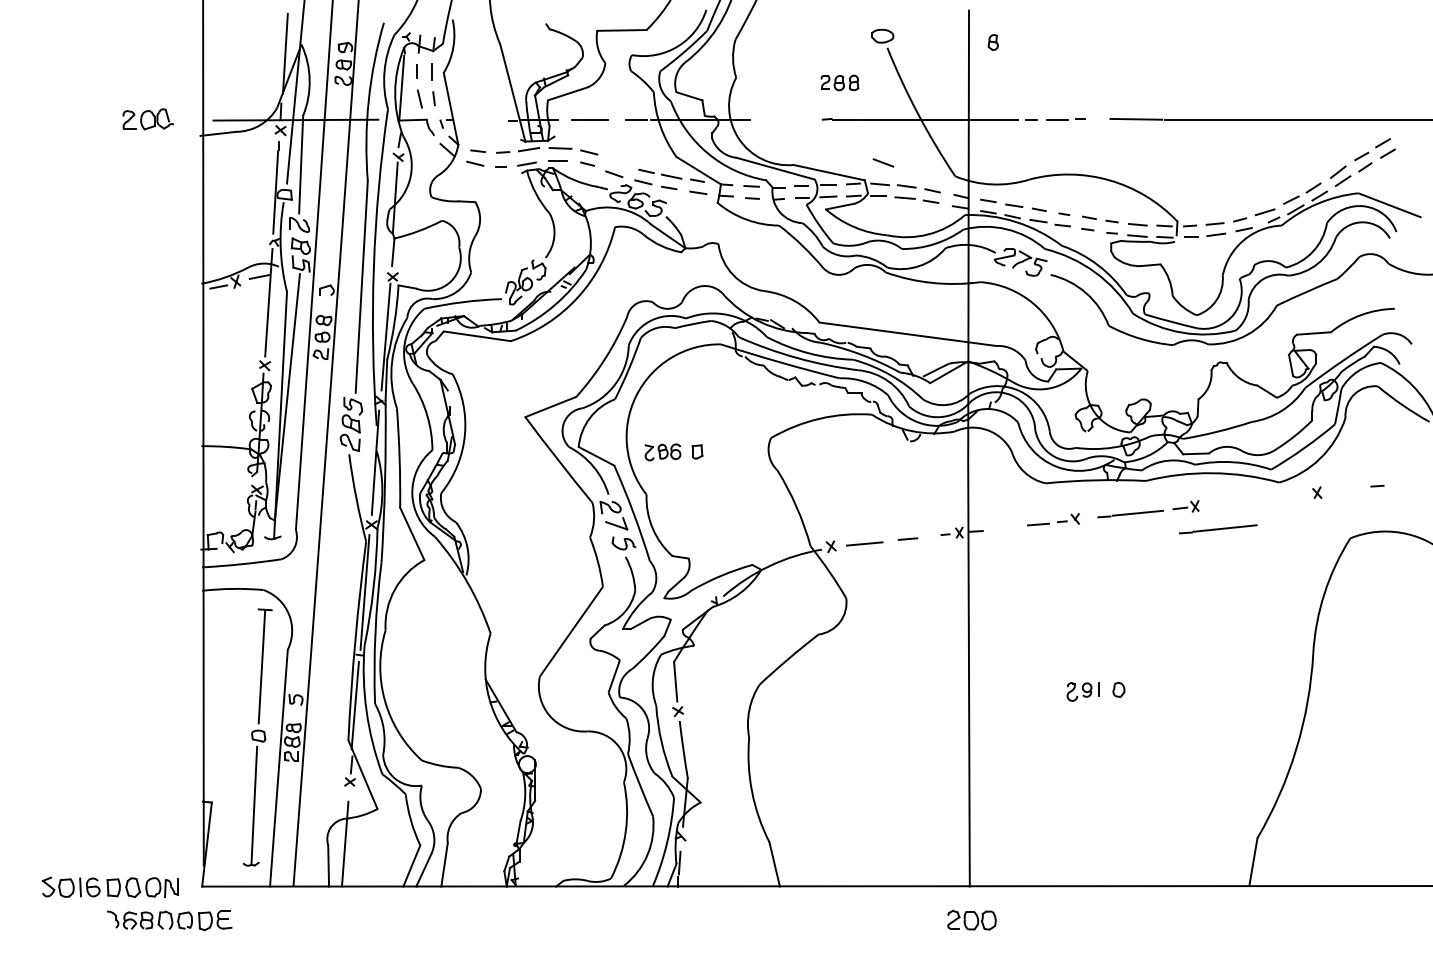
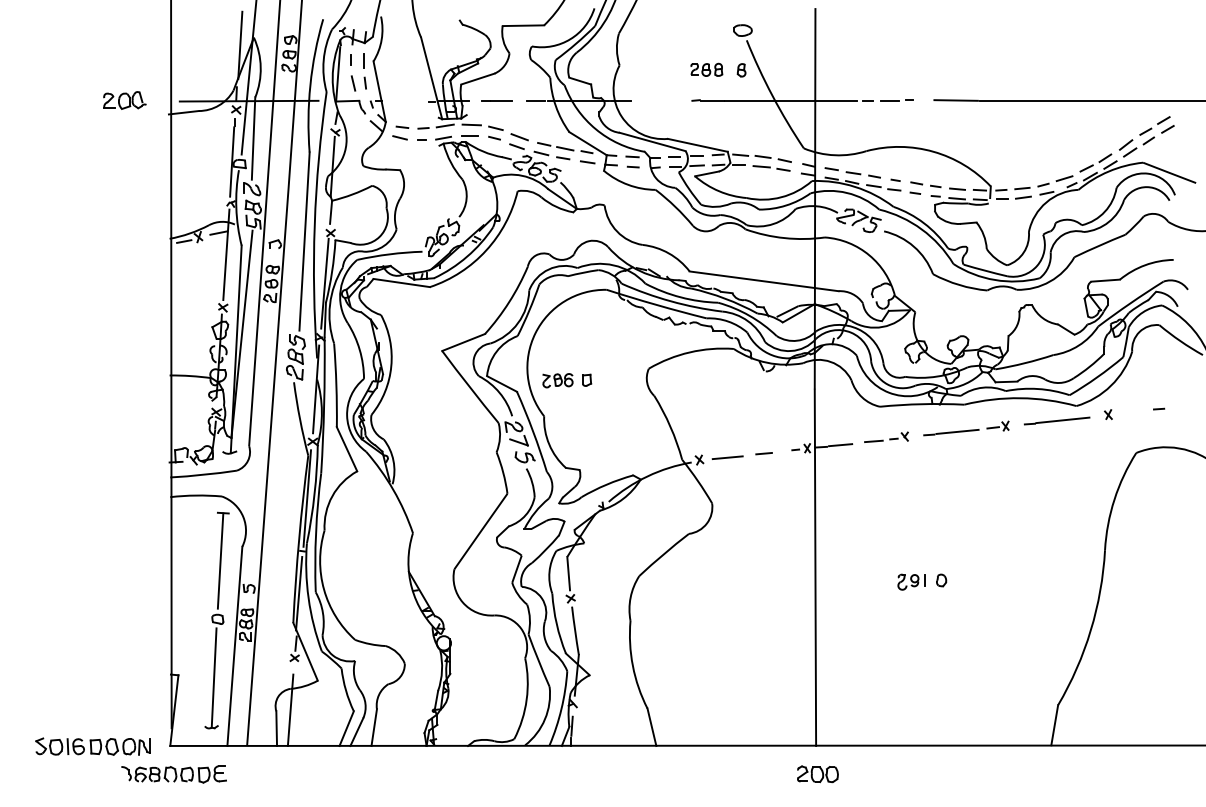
part: (992, 42) -> (740, 70), moved
line: (883, 162) -> (519, 136), moved
line: (998, 528) -> (840, 444), added
line: (1218, 529) -> (1057, 421), moved
part: (169, 920) -> (173, 774), moved

